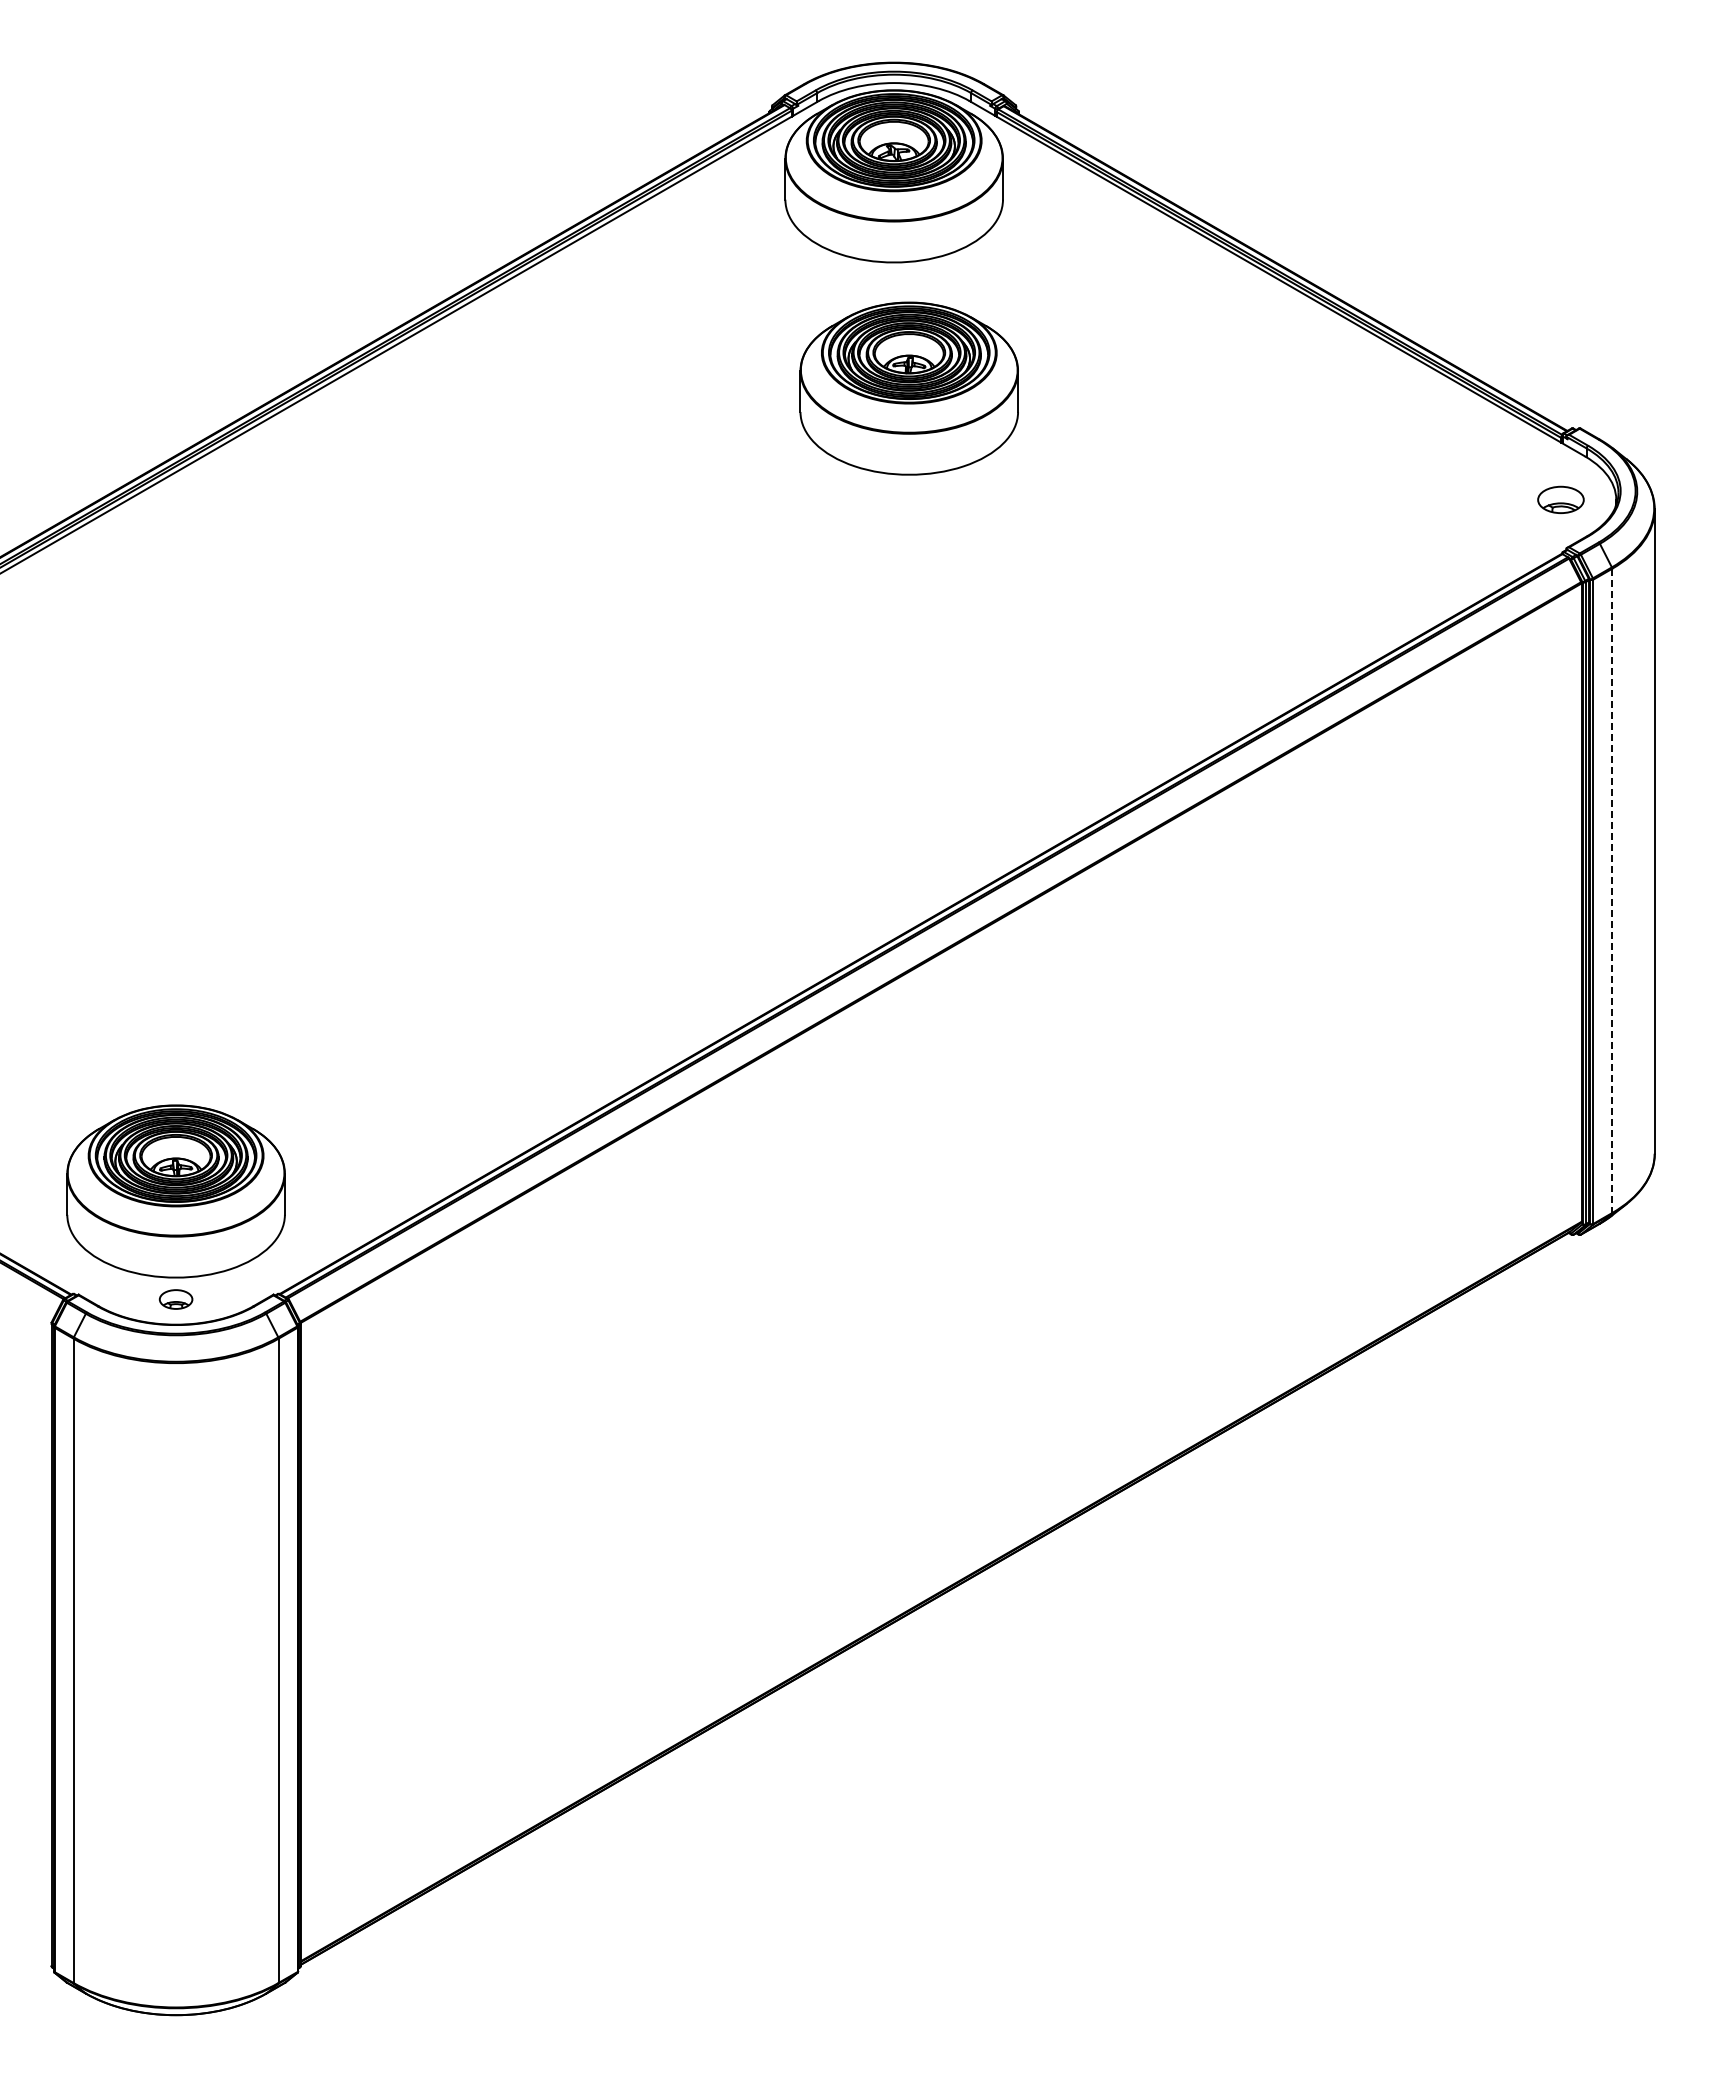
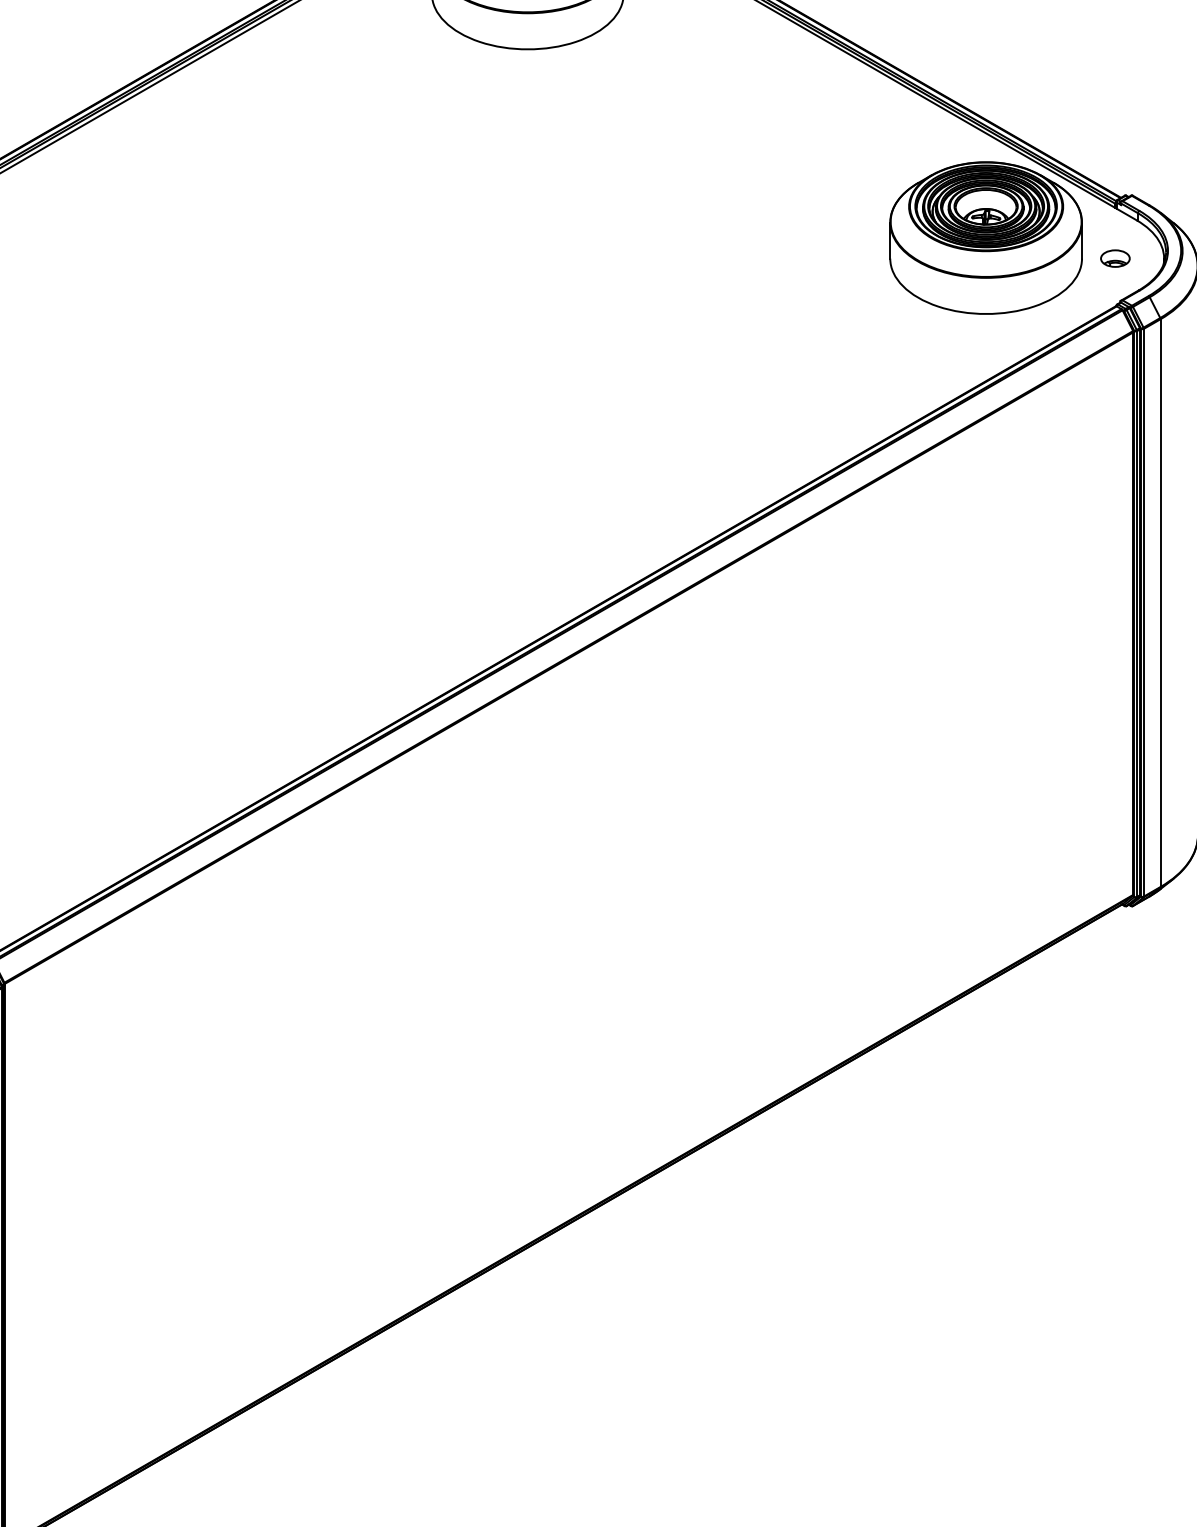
part: (908, 388) -> (985, 237), moved
part: (1560, 499) -> (1114, 258), size x0.71
line: (1612, 891) -> (1160, 603), dashed -> solid

